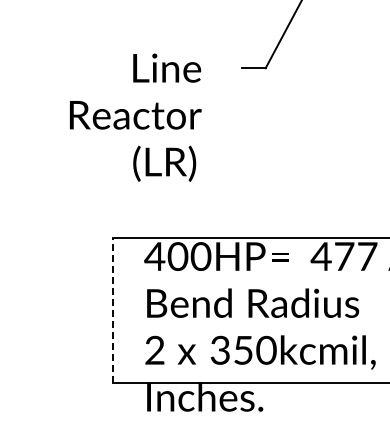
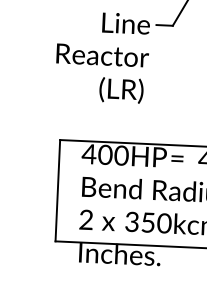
text: (135, 117) -> (102, 57), moved
line: (112, 310) -> (57, 190), dashed -> solid

